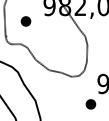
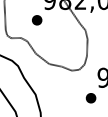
part: (25, 21) -> (36, 20), moved

